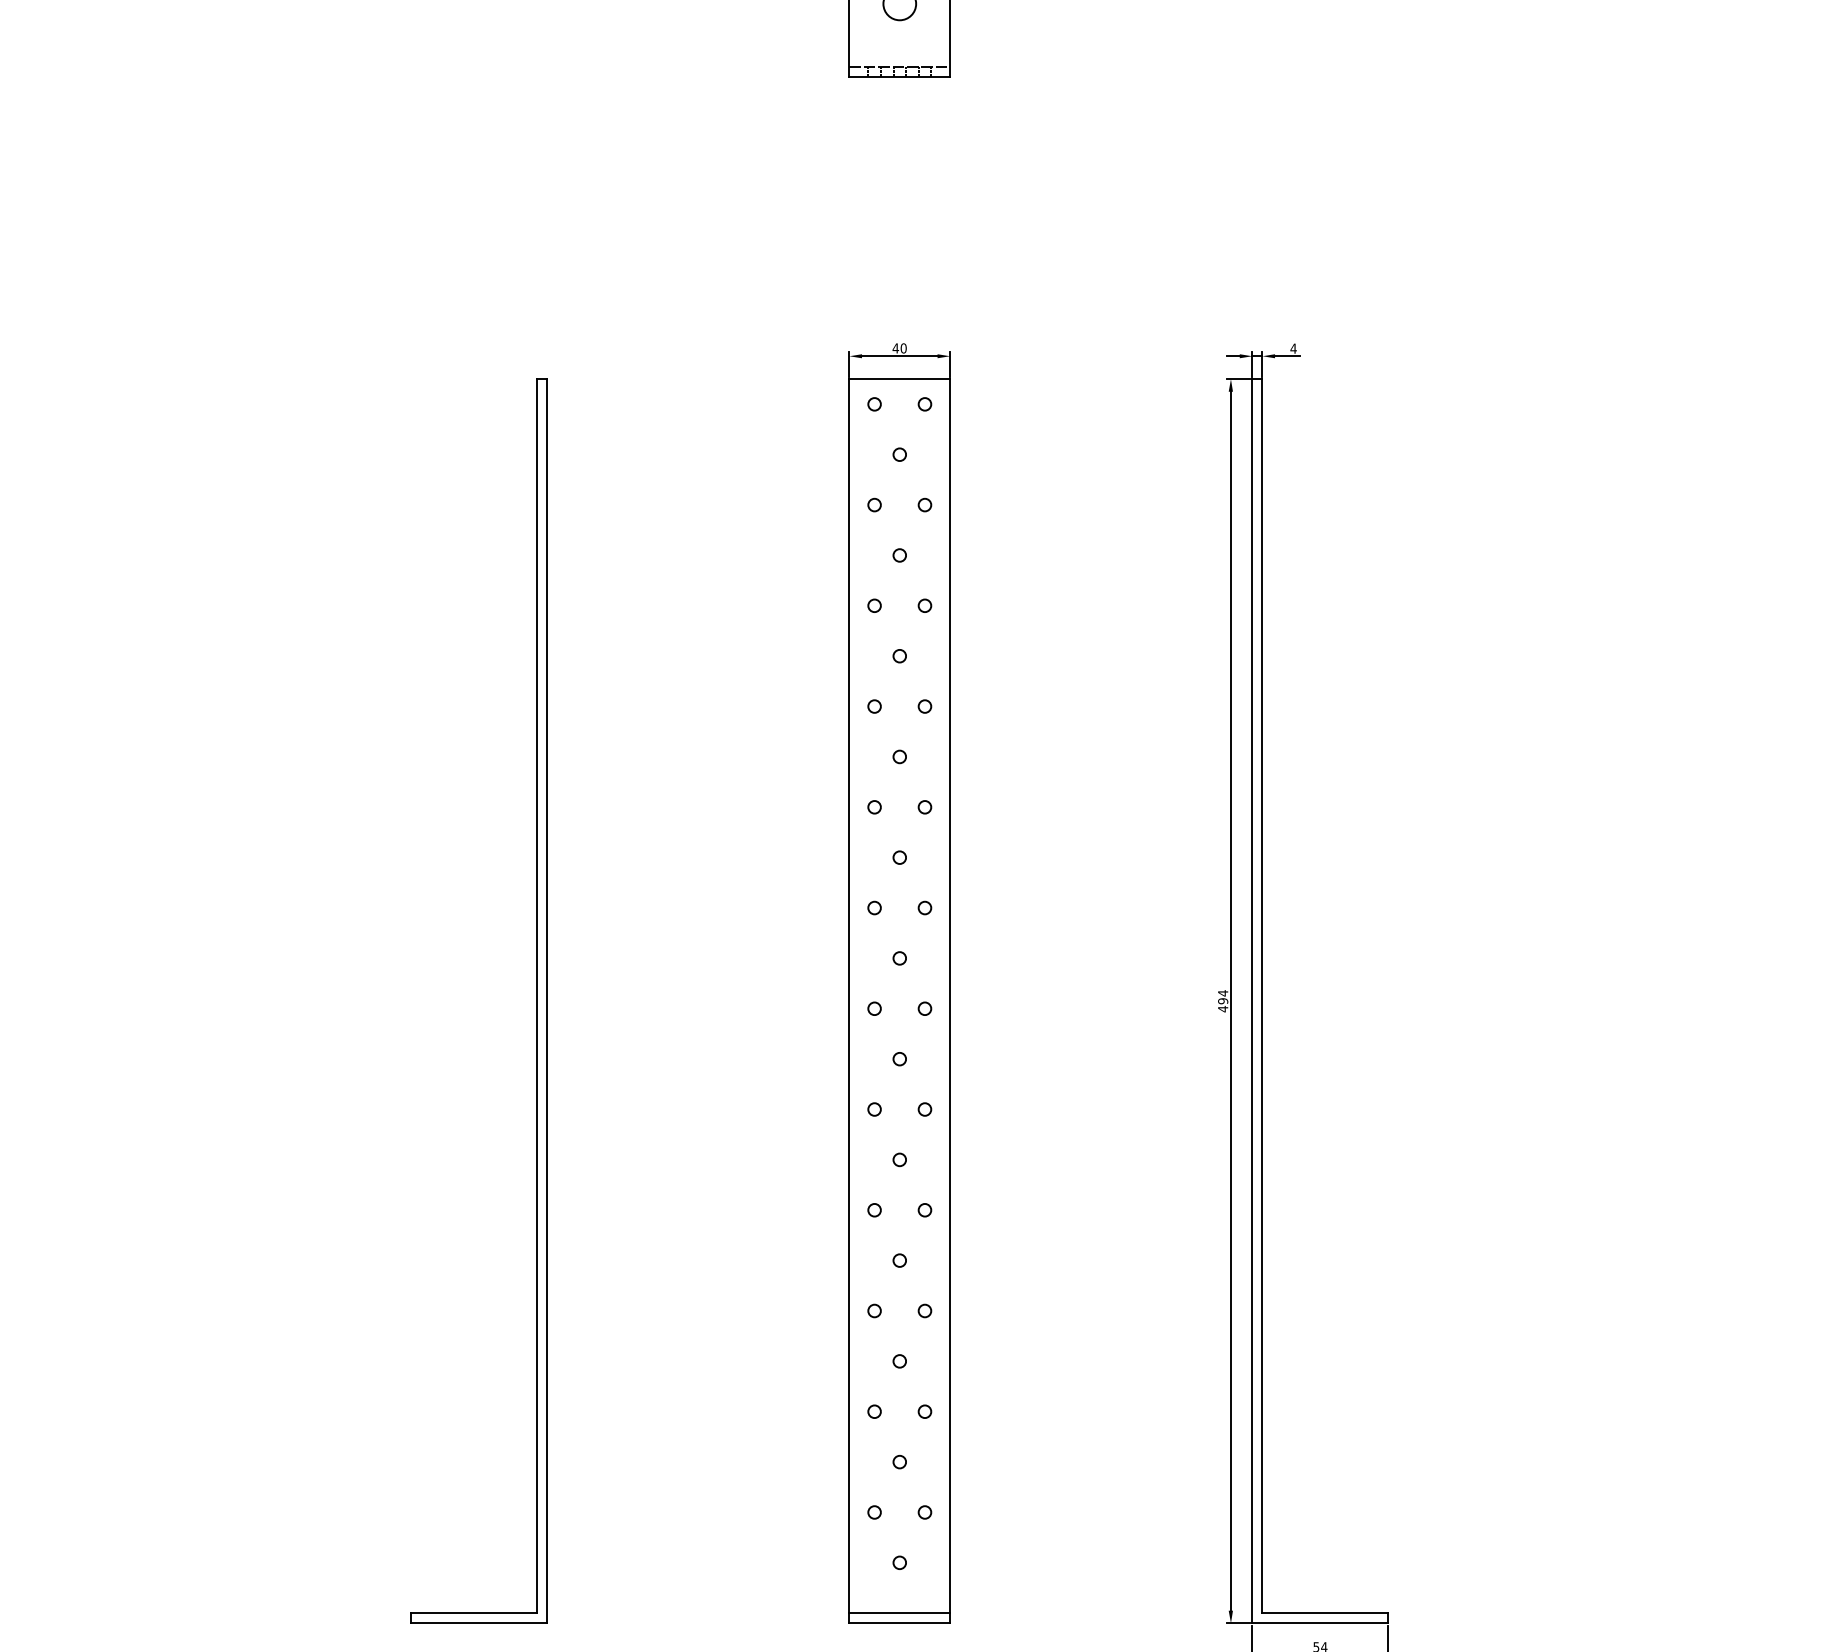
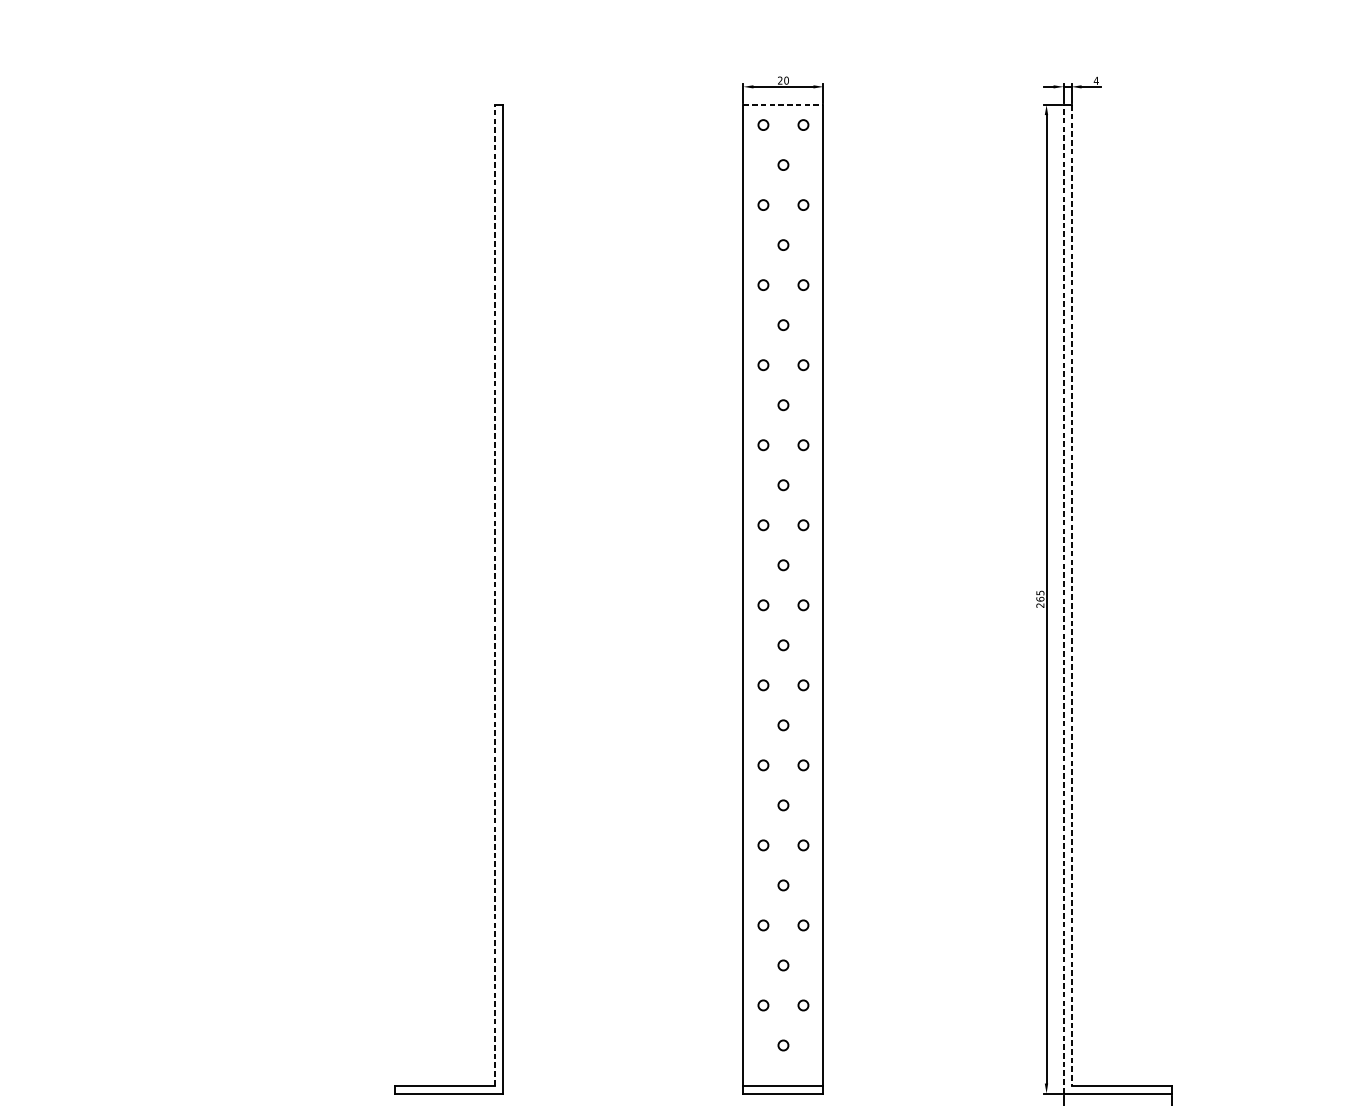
text: (895, 348) -> (780, 80), 40 -> 20
line: (900, 379) -> (784, 105), solid -> dashed
line: (537, 995) -> (495, 594), solid -> dashed
line: (1262, 996) -> (1071, 595), solid -> dashed
line: (1252, 1000) -> (1063, 598), solid -> dashed
text: (1223, 1001) -> (1040, 599), 494 -> 265

